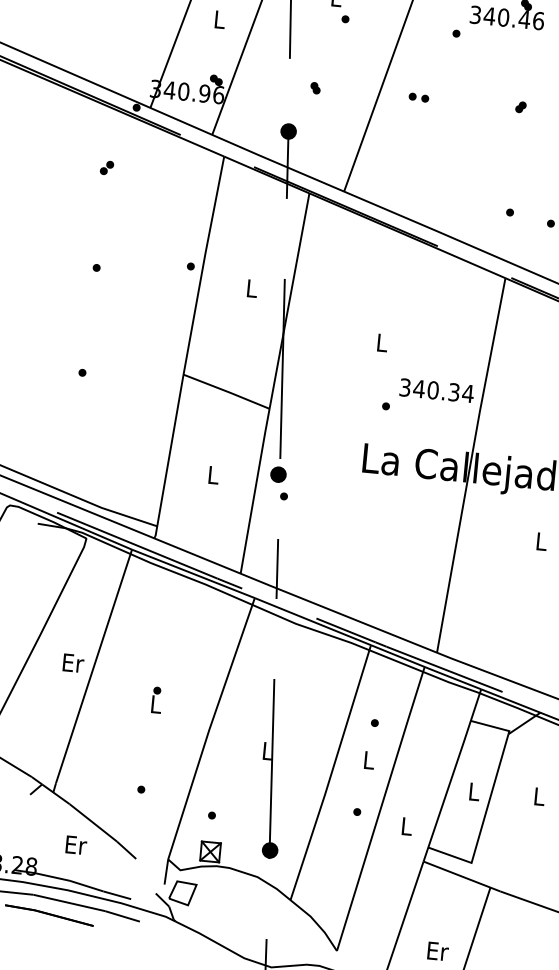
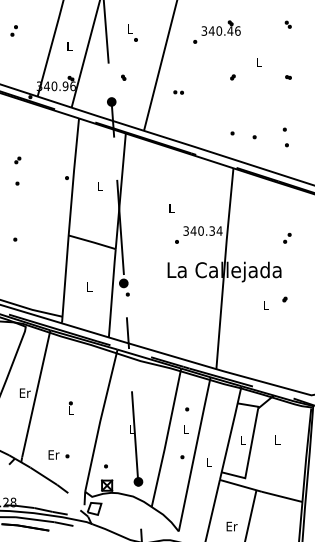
part: (418, 97) -> (178, 92), moved
part: (106, 168) -> (17, 160), moved
text: (75, 844) -> (53, 454), moved

